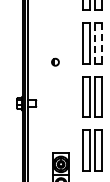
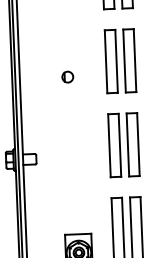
line: (95, 42) -> (125, 59), dashed -> solid
line: (101, 43) -> (134, 60), dashed -> solid
part: (55, 61) -> (67, 75), moved

